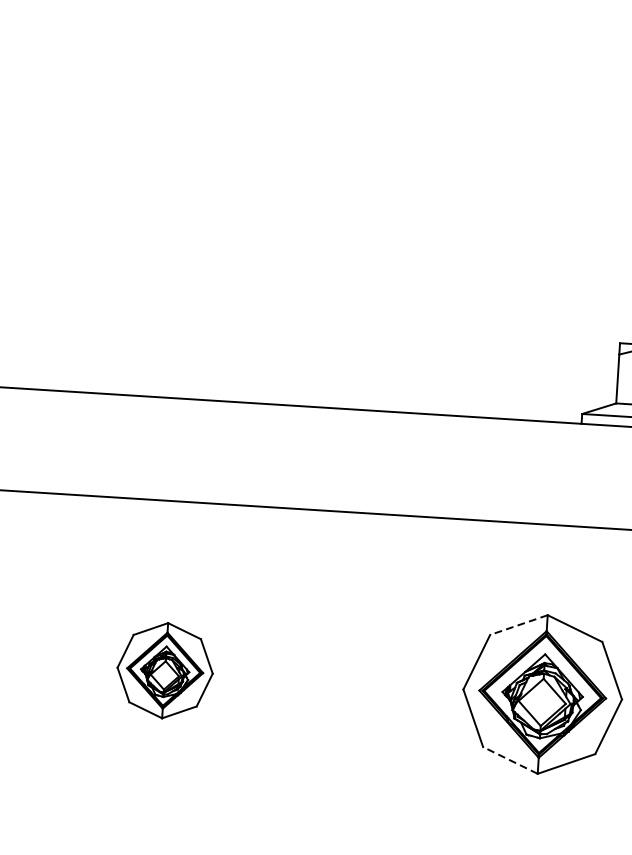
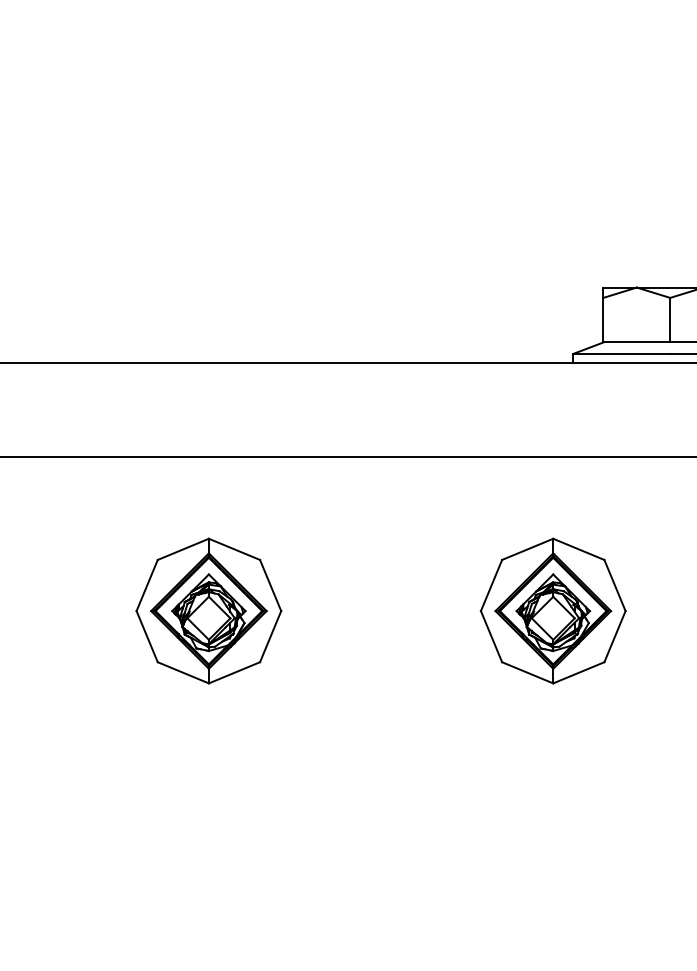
line: (518, 625) -> (527, 549), dashed -> solid
part: (164, 670) -> (208, 610), size x1.67
line: (510, 760) -> (527, 672), dashed -> solid

